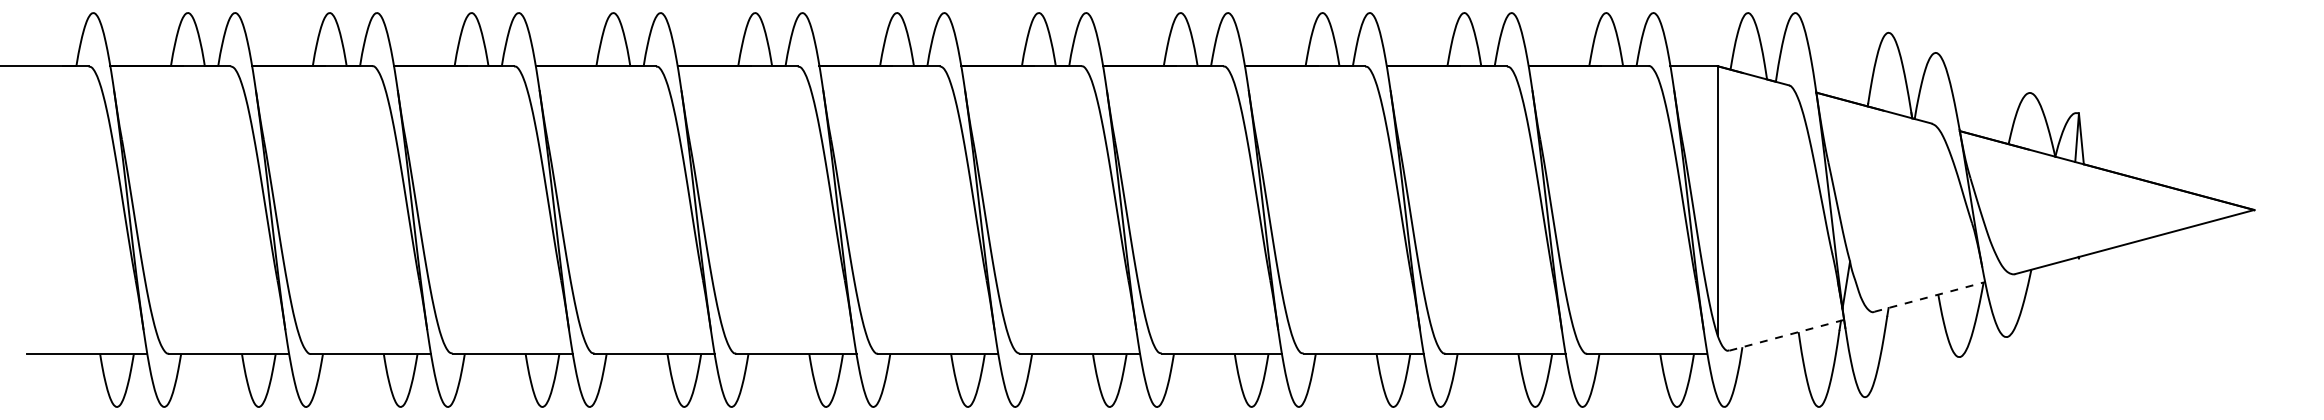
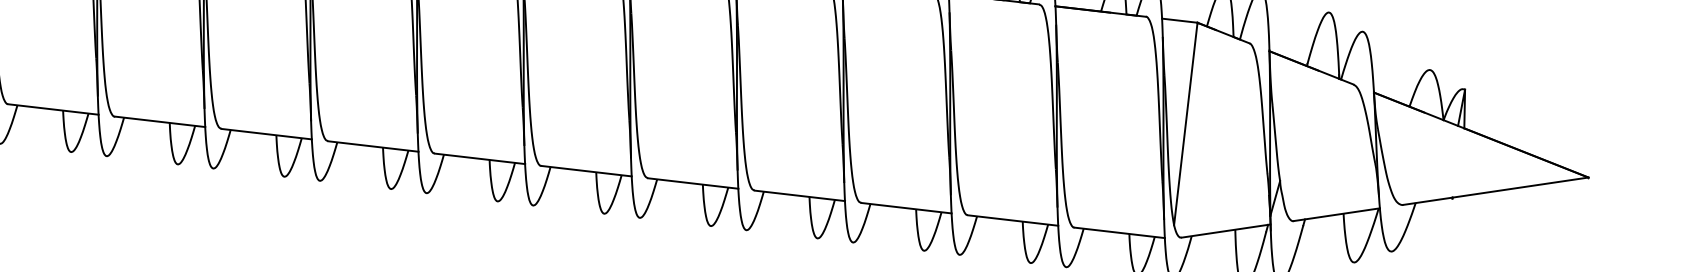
line: (1930, 296) -> (1337, 214), dashed -> solid
line: (1787, 335) -> (1226, 231), dashed -> solid

